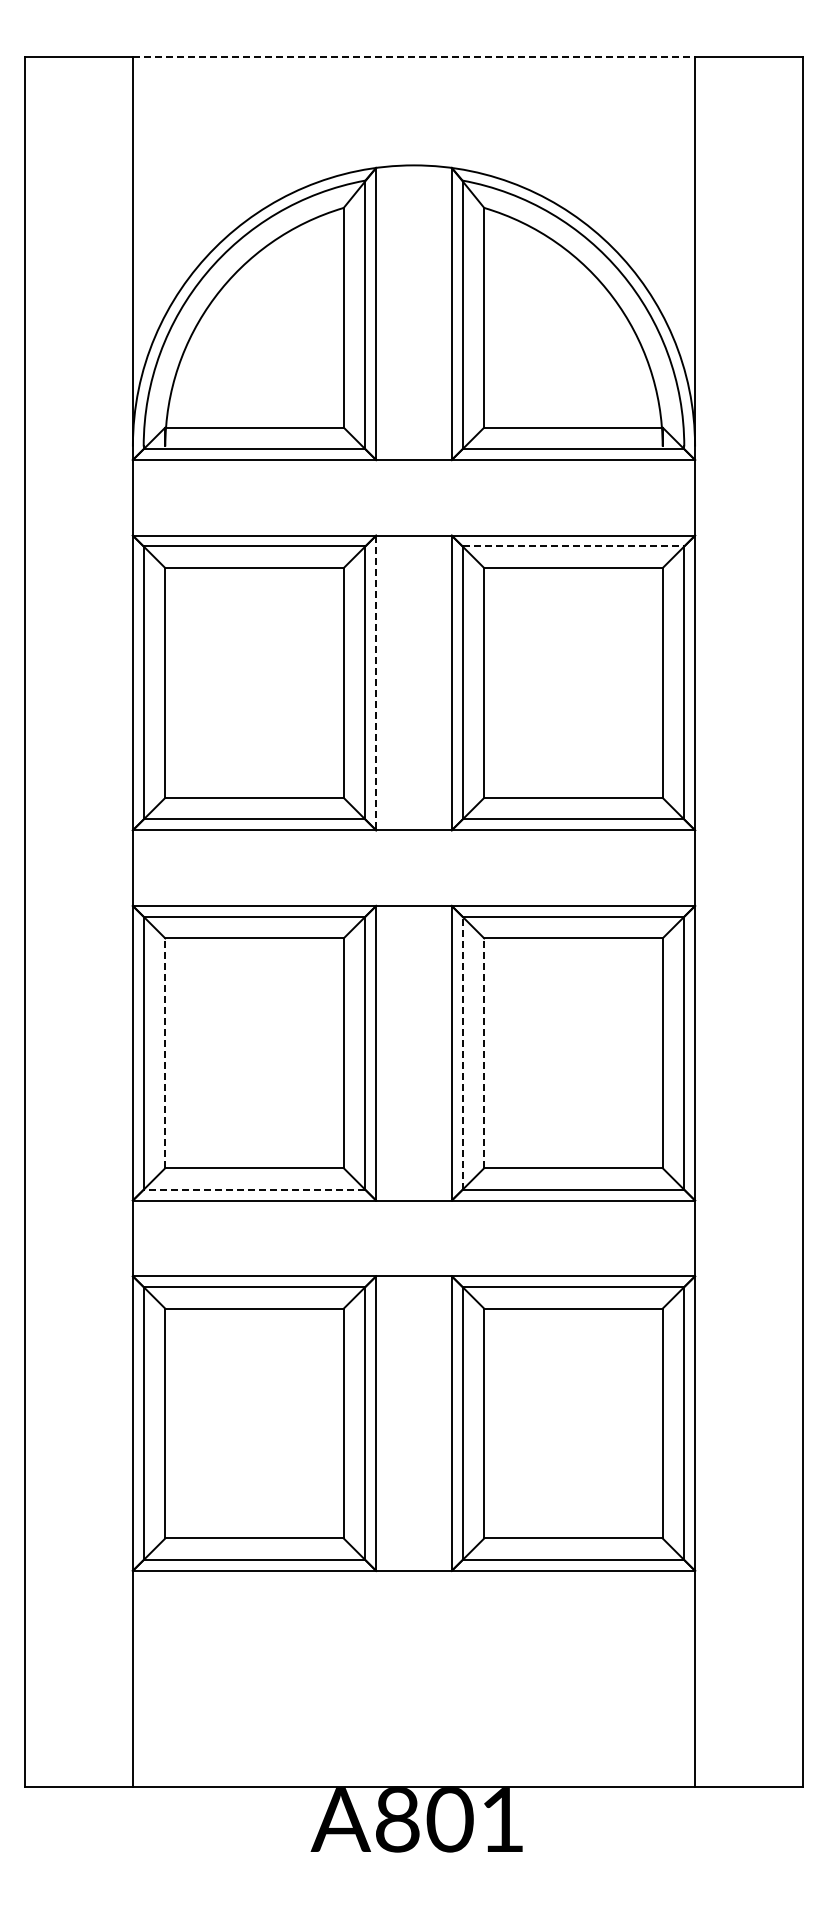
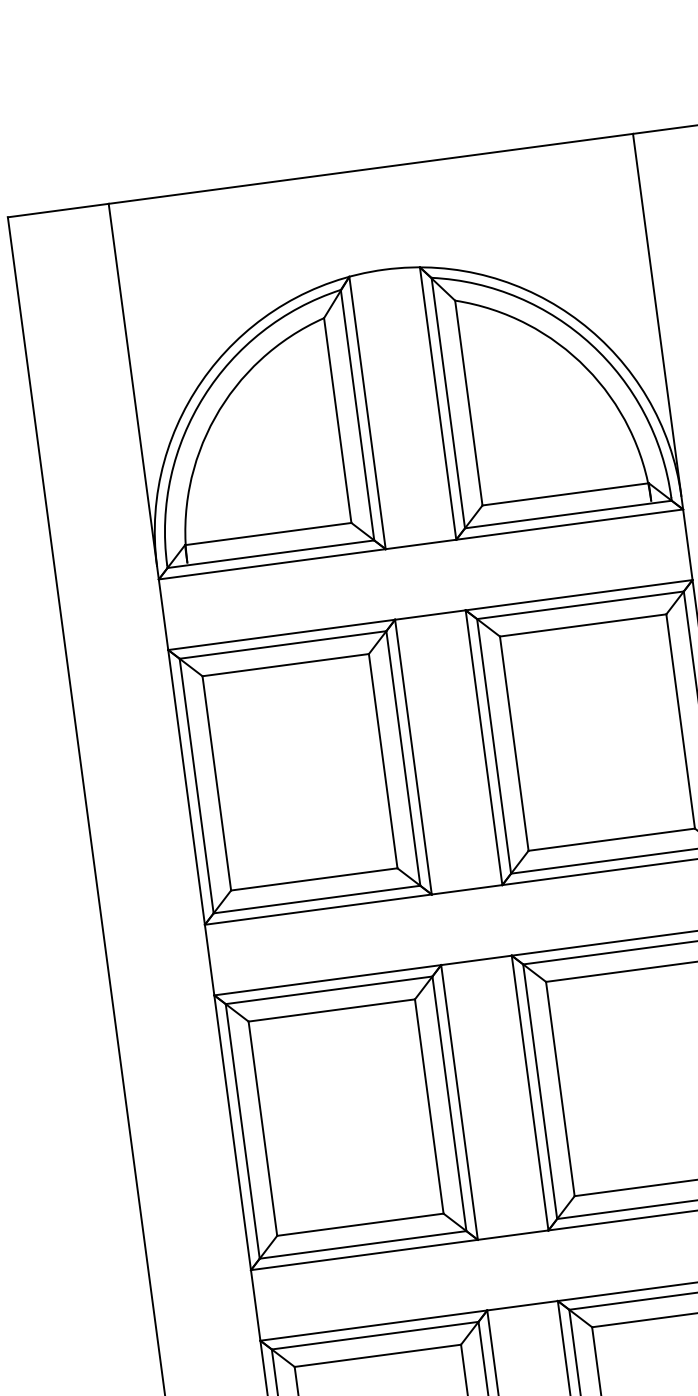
line: (414, 57) -> (371, 169), dashed -> solid
line: (573, 546) -> (580, 605), dashed -> solid
line: (376, 683) -> (413, 757), dashed -> solid
line: (462, 1052) -> (539, 1091), dashed -> solid
line: (165, 1053) -> (263, 1128), dashed -> solid
line: (484, 1053) -> (560, 1089), dashed -> solid
line: (254, 1189) -> (363, 1244), dashed -> solid

